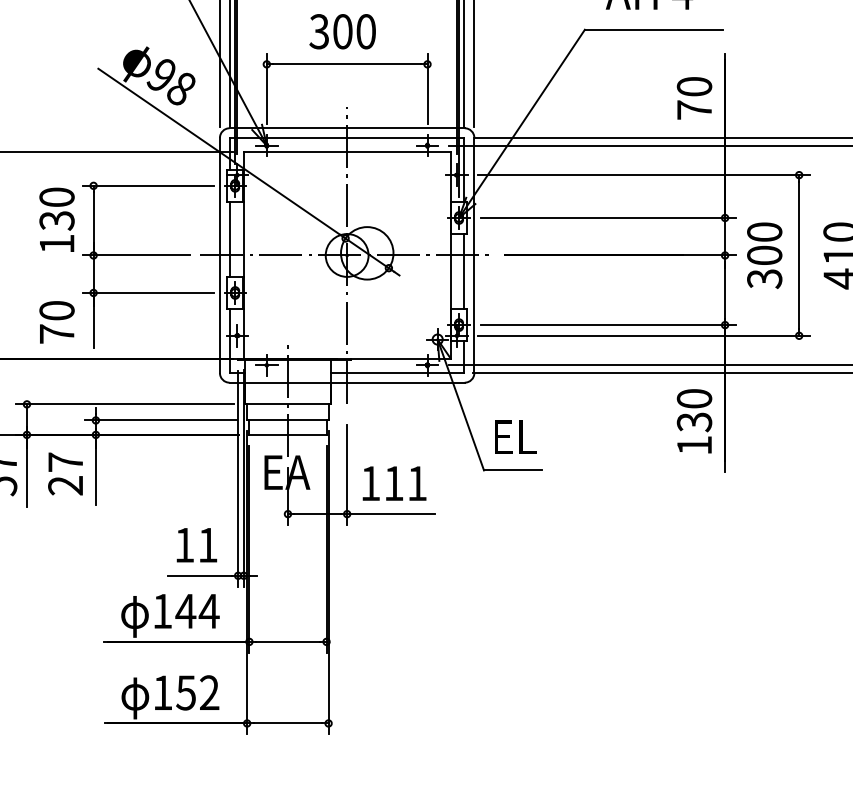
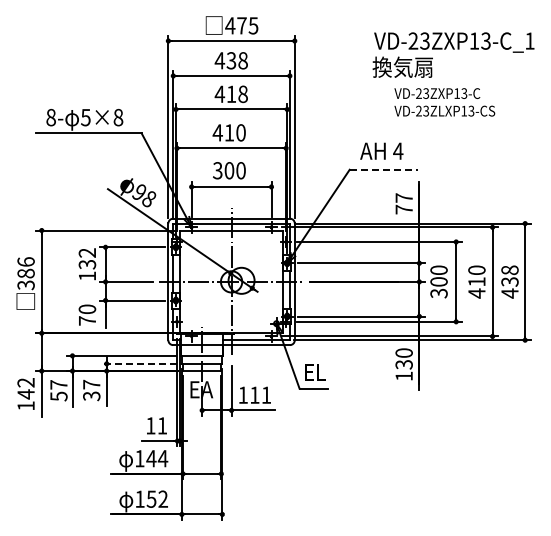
line: (654, 29) -> (384, 169), solid -> dashed
text: (693, 85) -> (403, 197), 70 -> 77
text: (57, 196) -> (87, 252), 130 -> 132
line: (161, 419) -> (139, 363), solid -> dashed
text: (65, 486) -> (91, 396), 27 -> 37

